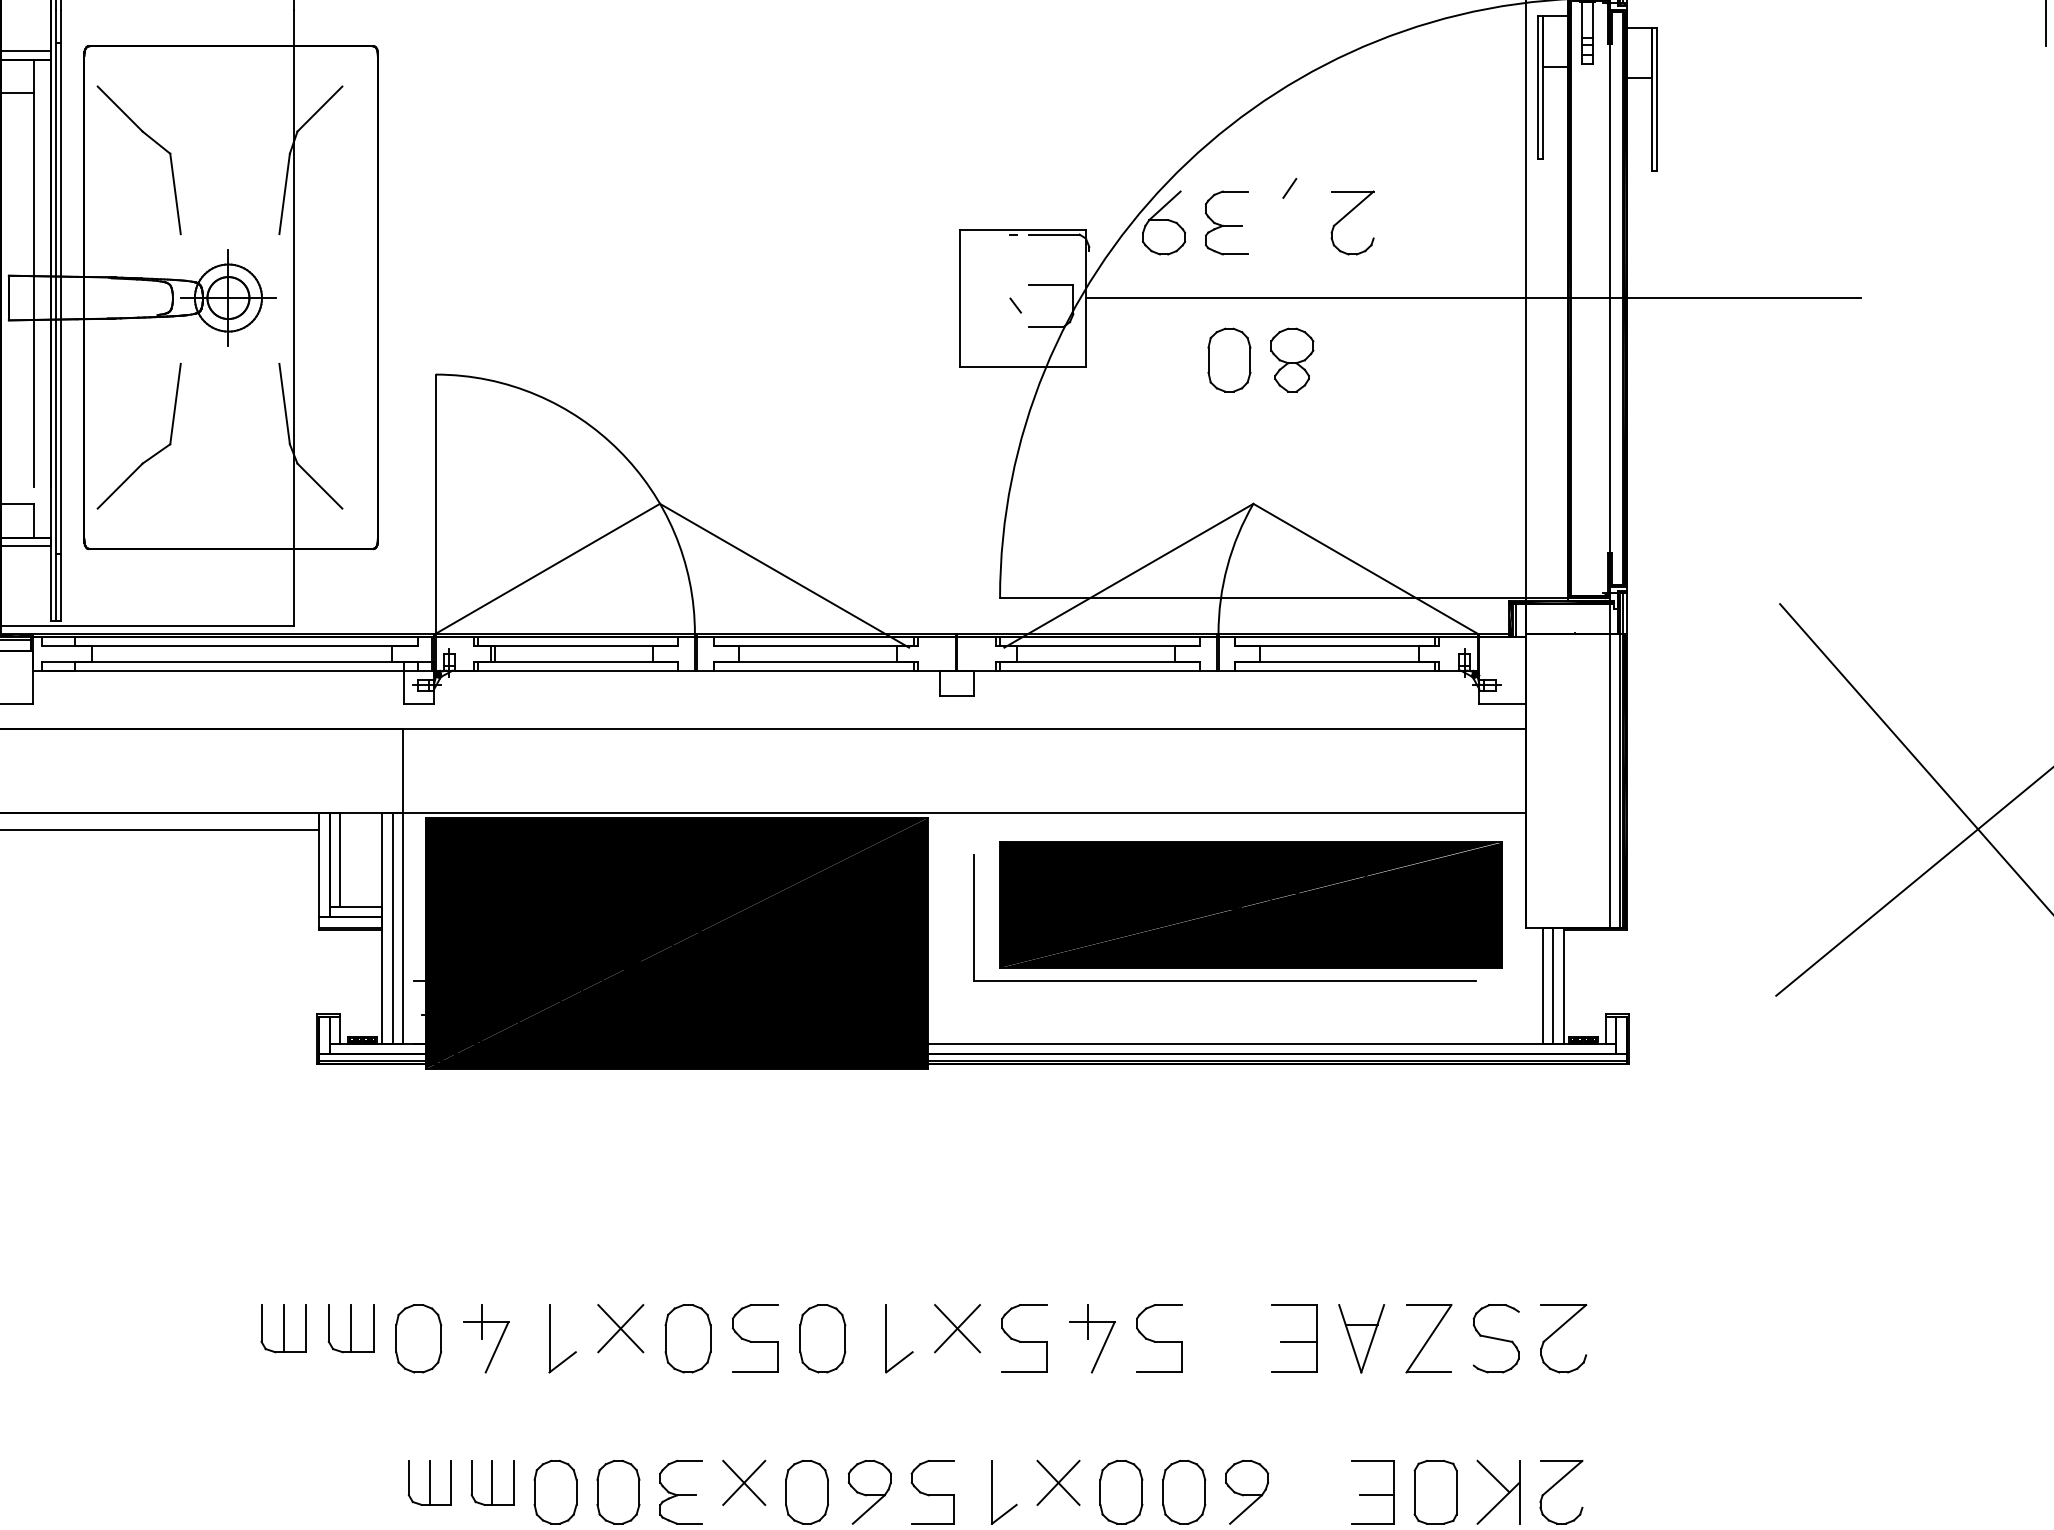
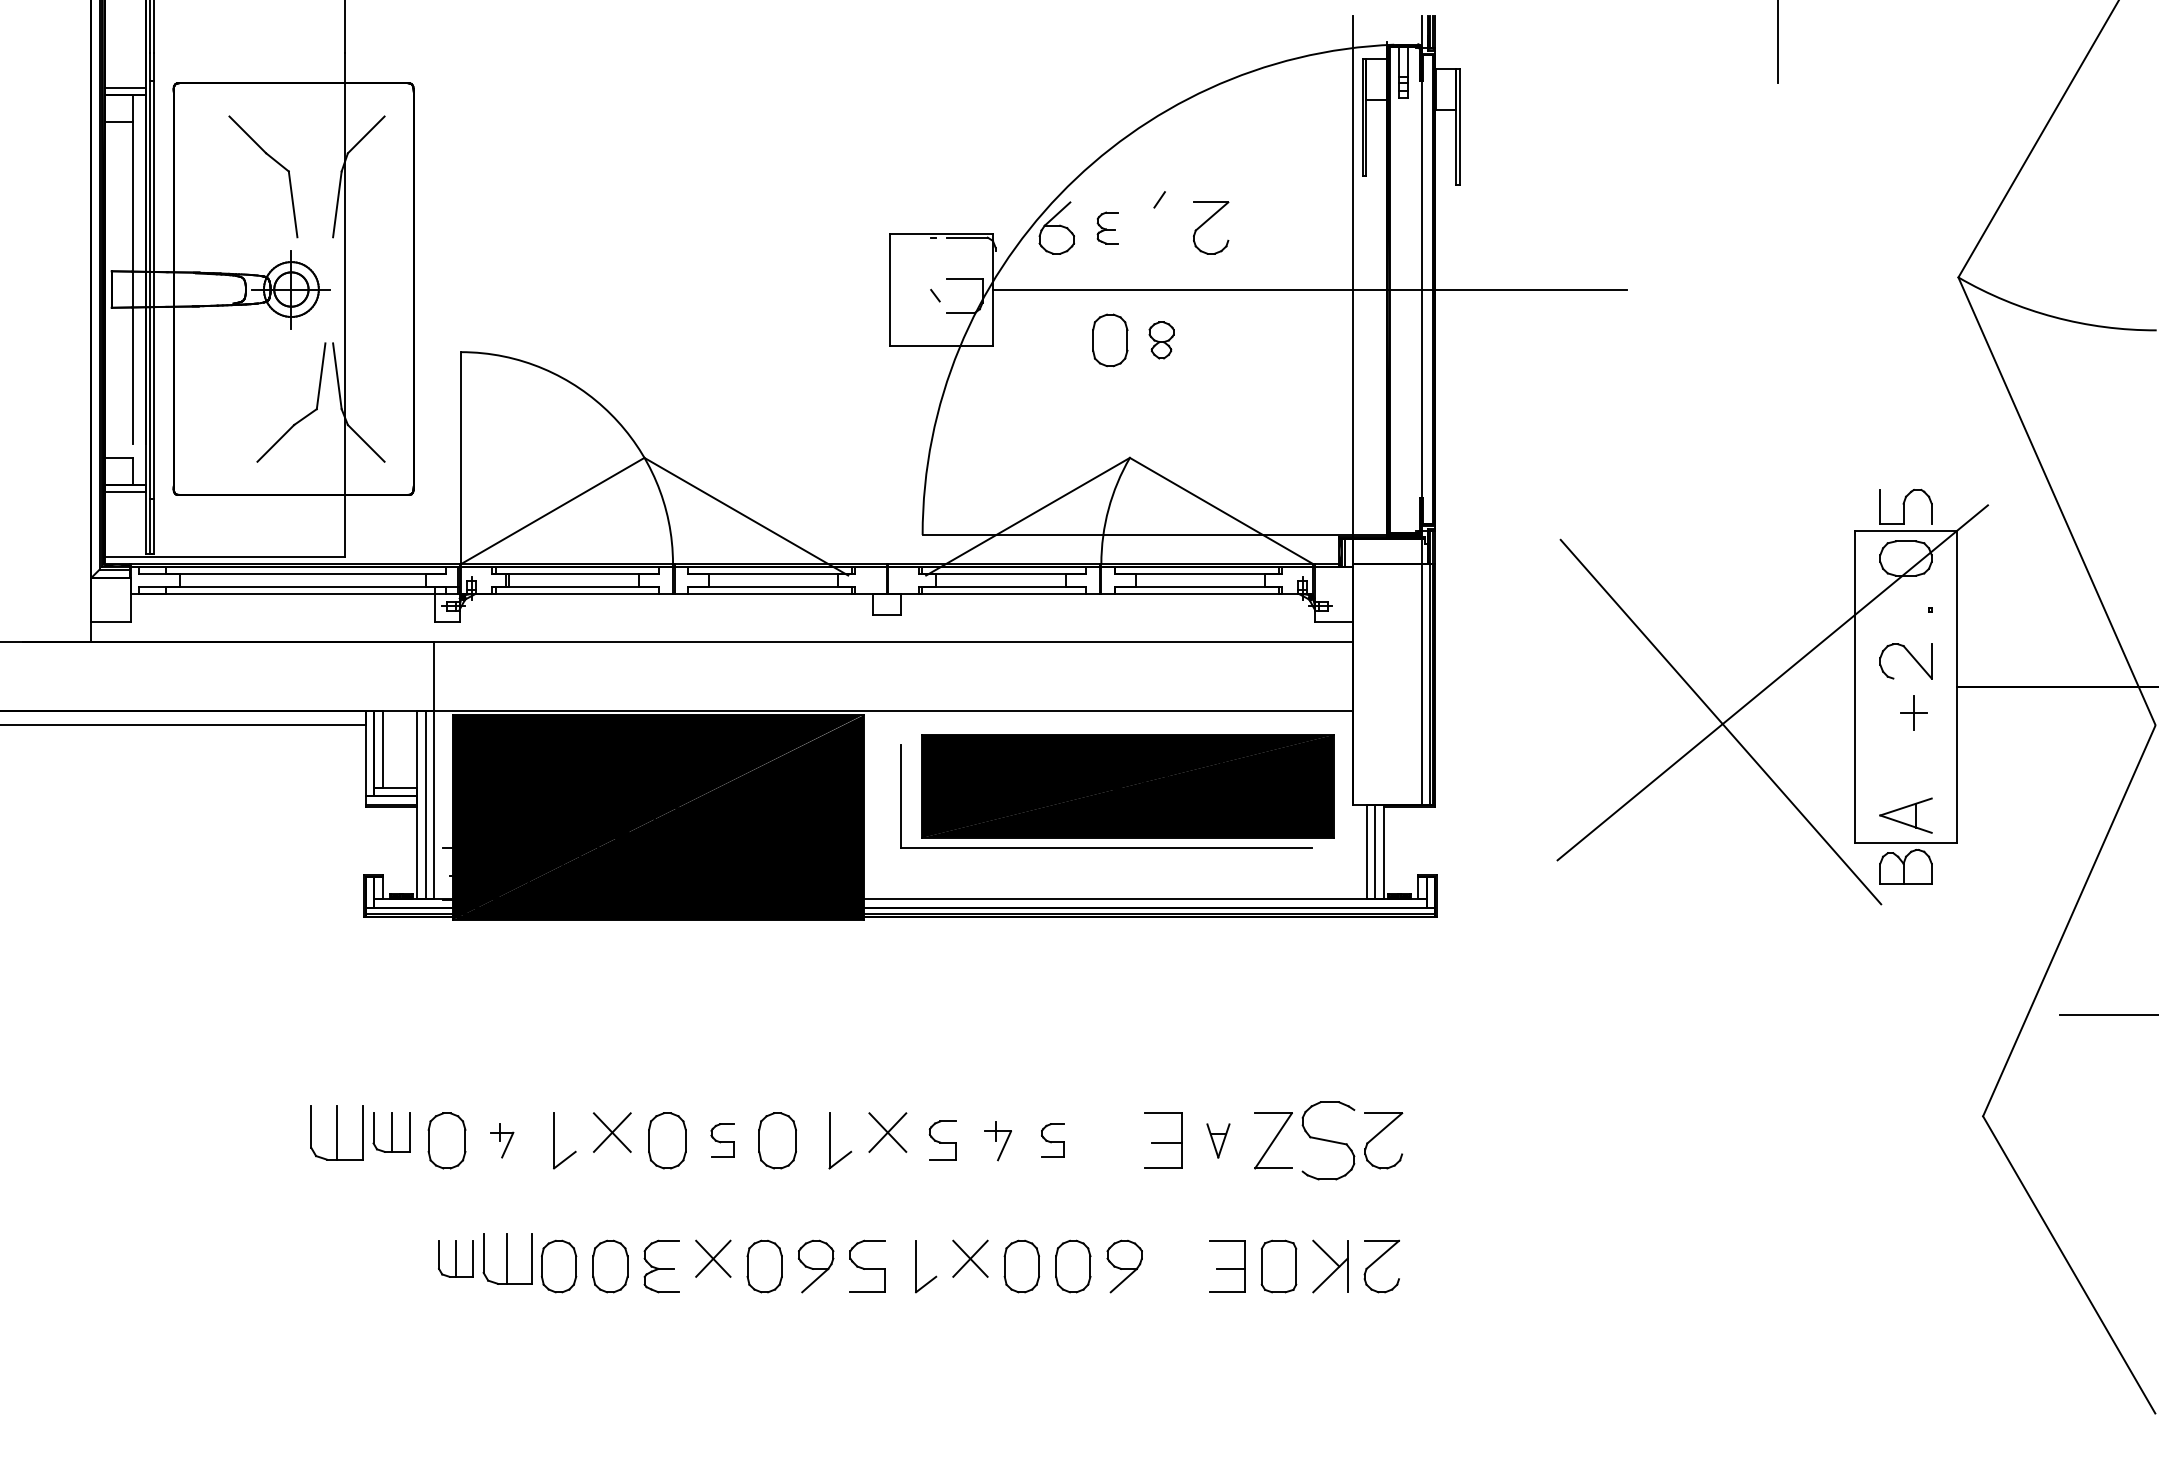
part: (152, 141) -> (274, 161), moved
part: (1226, 222) -> (1107, 227), size x0.6
part: (1292, 360) -> (1161, 340), size x0.7
part: (151, 455) -> (301, 418), moved
part: (283, 1328) -> (336, 1132), size x1.4
part: (486, 1338) -> (502, 1140), size x0.6
part: (755, 1338) -> (722, 1140), size x0.6
part: (1024, 1338) -> (942, 1140), size x0.7
part: (1092, 1338) -> (998, 1140), size x0.7
part: (1158, 1338) -> (1052, 1140), size x0.6
part: (1361, 1338) -> (1218, 1140), size x0.6
part: (1496, 1338) -> (1328, 1140), size x1.4
part: (492, 1482) -> (507, 1258), size x1.4

